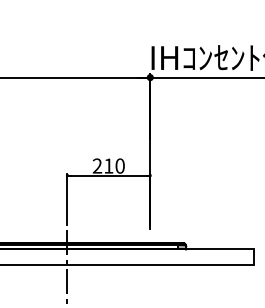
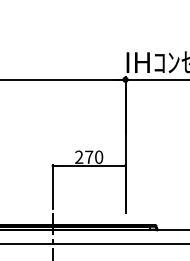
text: (108, 165) -> (88, 156), 210 -> 270

